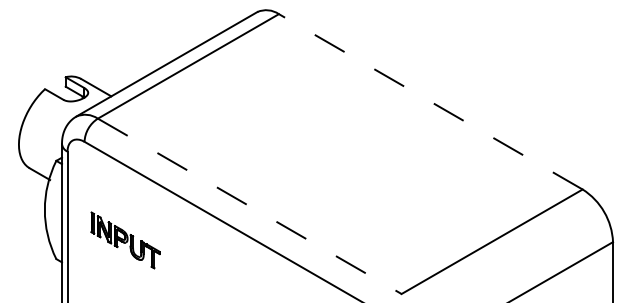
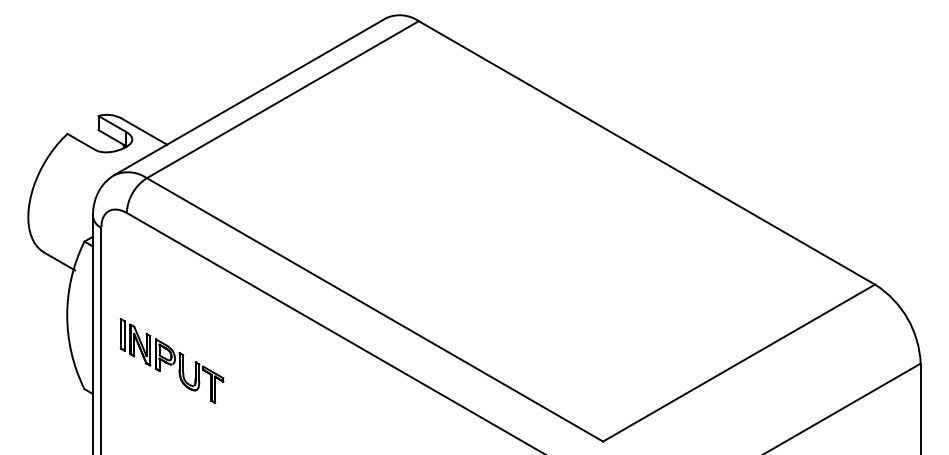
line: (430, 101) -> (646, 152), dashed -> solid
line: (250, 206) -> (376, 310), dashed -> solid
part: (125, 240) -> (171, 361), moved

